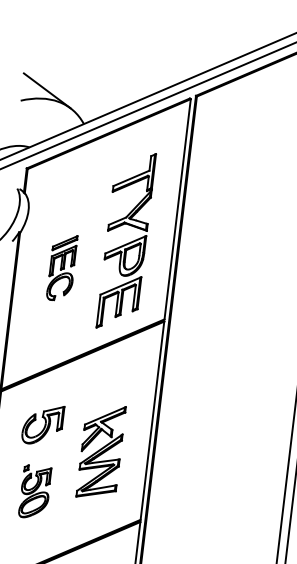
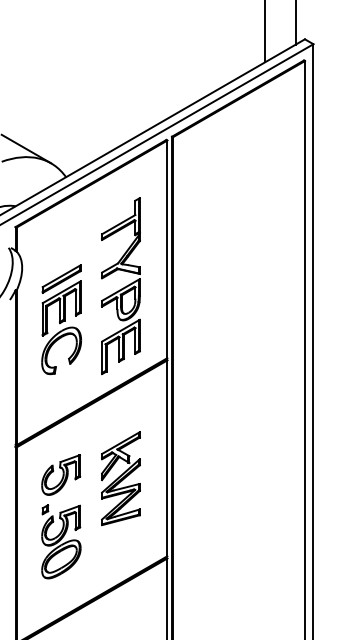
part: (62, 267) -> (61, 319), size x1.67
part: (100, 451) -> (120, 478), moved
part: (35, 492) -> (61, 541), size x1.43

